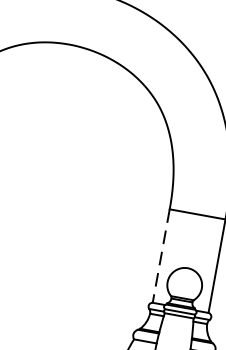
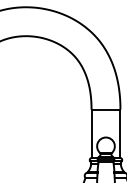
line: (160, 257) -> (91, 134), dashed -> solid

